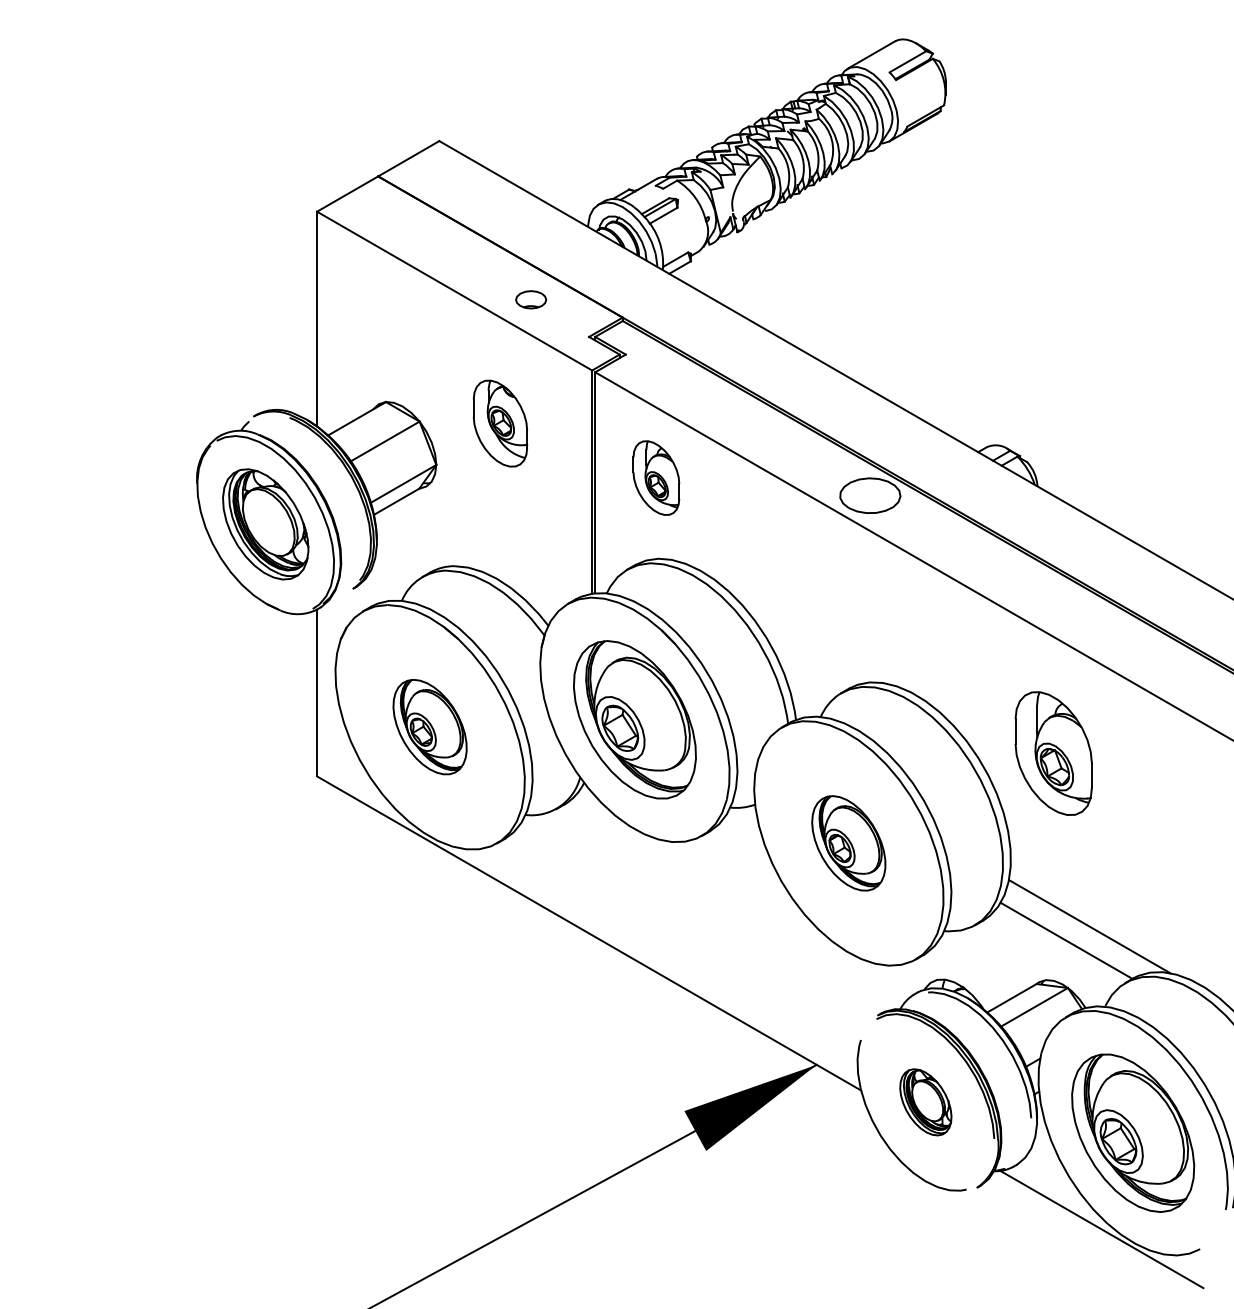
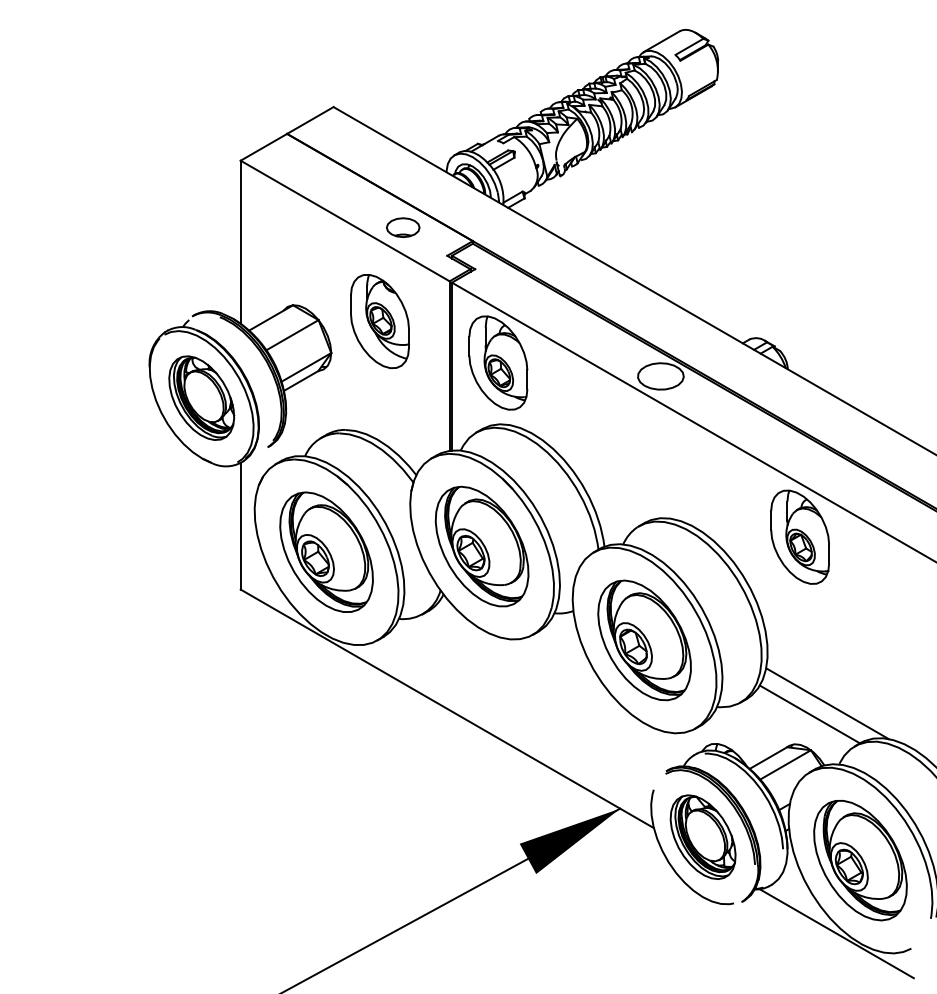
part: (531, 299) -> (403, 227), size x1.43
part: (499, 423) -> (379, 321), size x1.43
part: (656, 477) -> (498, 362), size x1.67
part: (430, 726) -> (326, 551), size x1.67
part: (1052, 752) -> (799, 536), moved
part: (848, 843) -> (644, 640), size x1.67
part: (925, 1101) -> (702, 836), size x1.67

